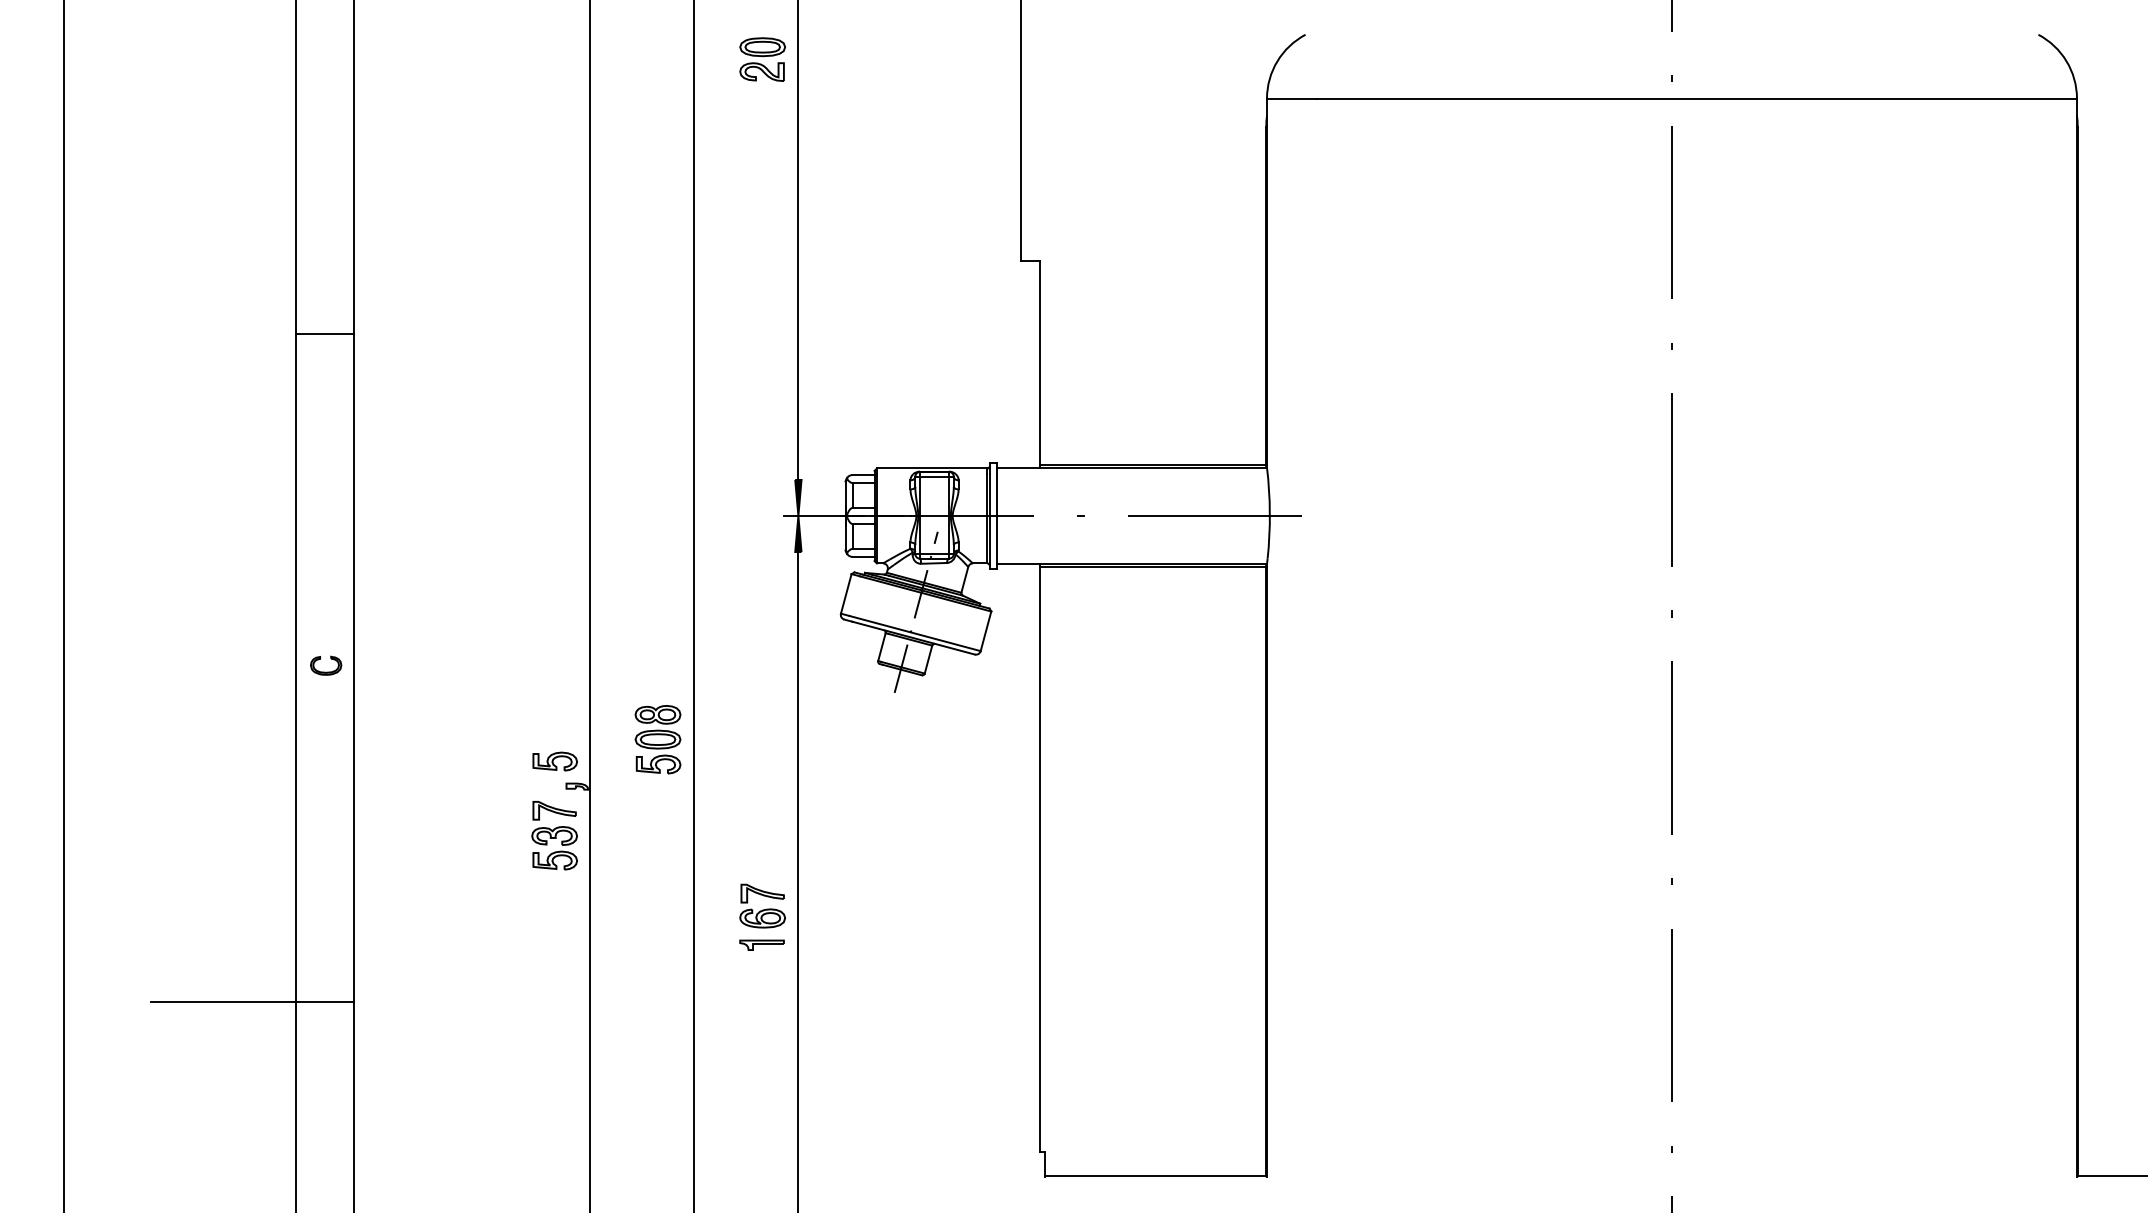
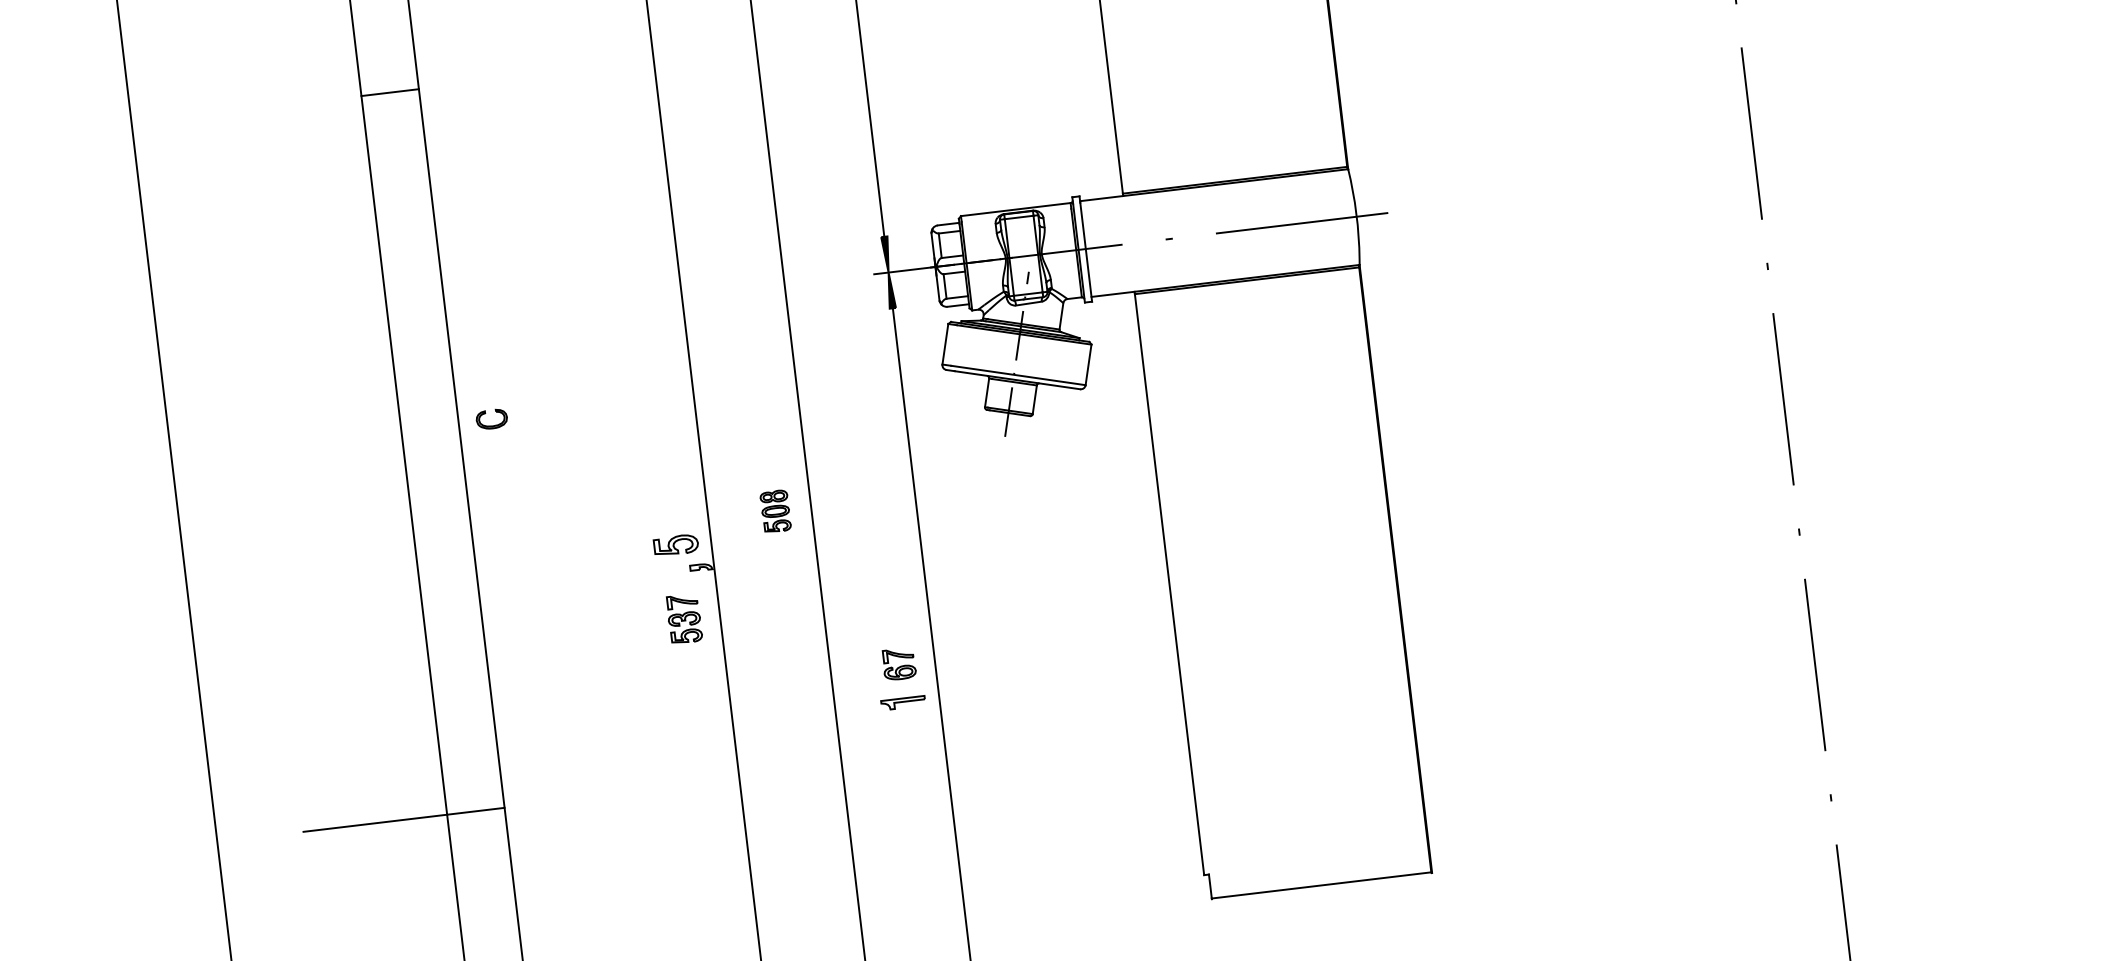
line: (324, 334) -> (389, 92), moved
part: (326, 665) -> (492, 419), moved
part: (657, 739) -> (775, 511), size x0.6
part: (554, 835) -> (684, 618), size x0.7
part: (762, 905) -> (899, 663), size x0.7

